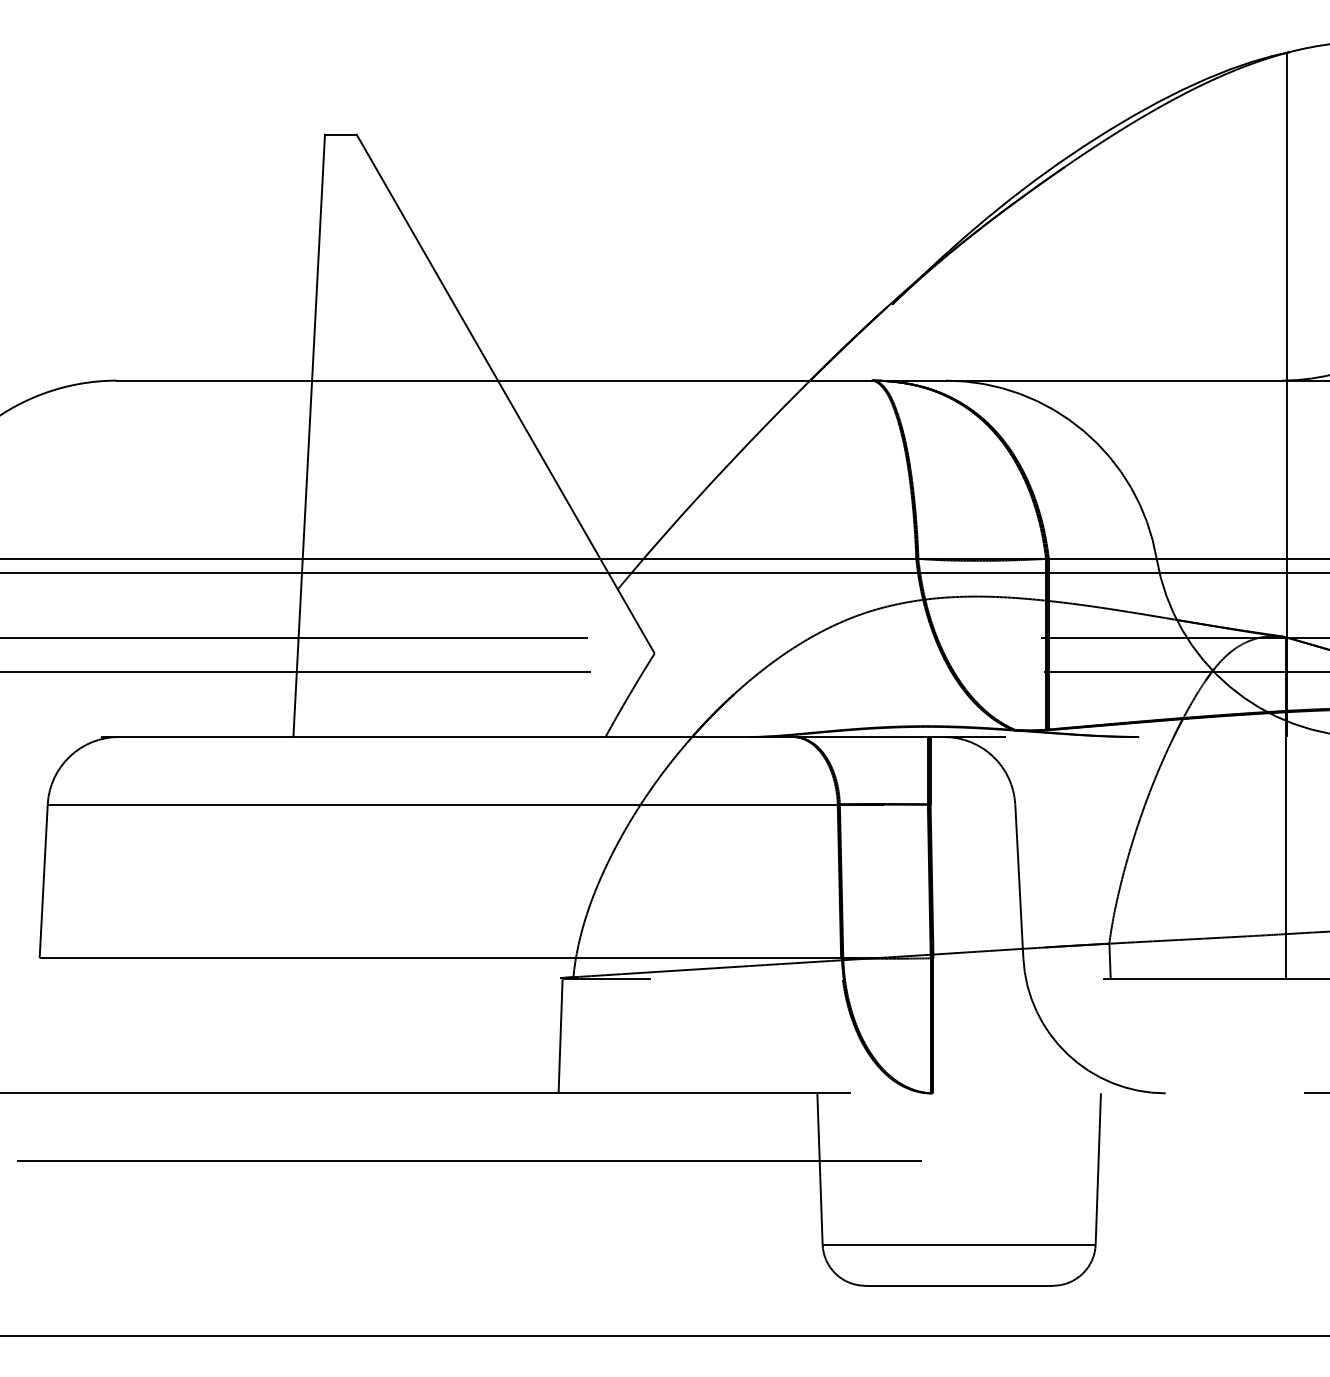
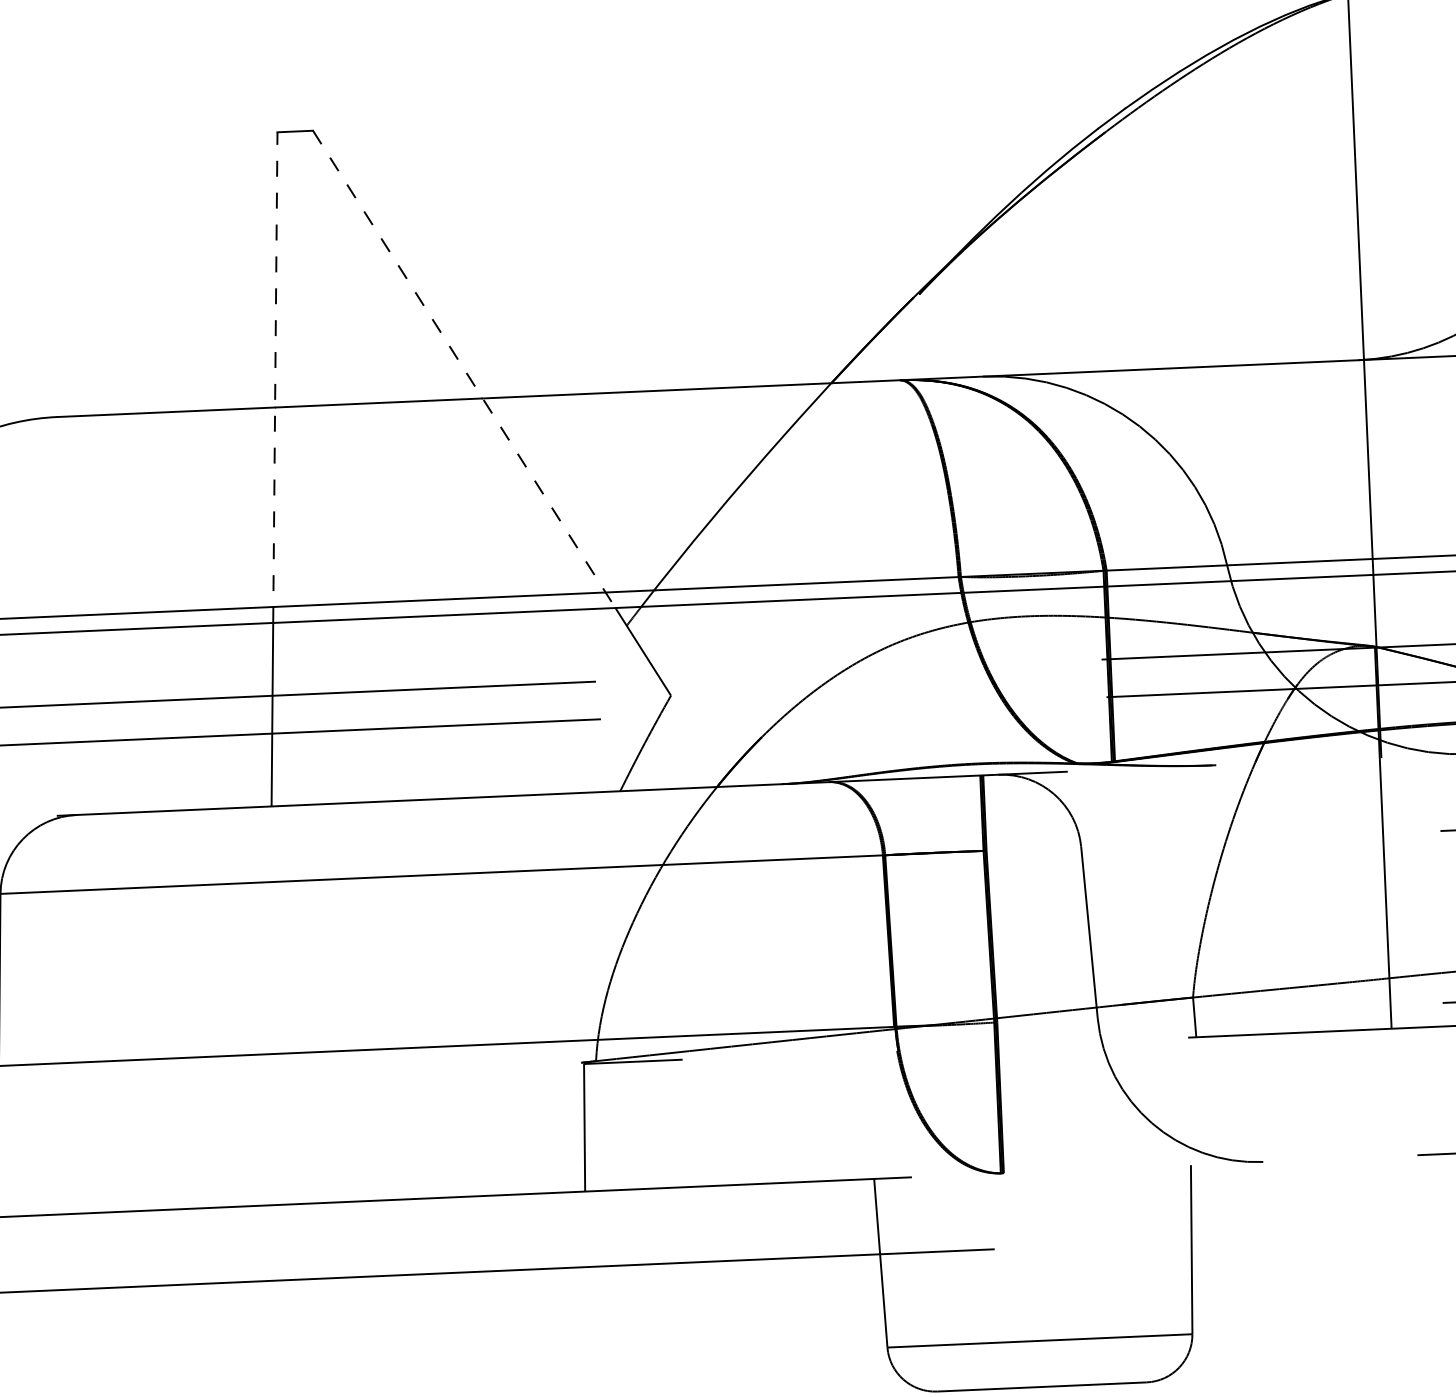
line: (313, 353) -> (275, 377), solid -> dashed
line: (482, 353) -> (464, 368), solid -> dashed

